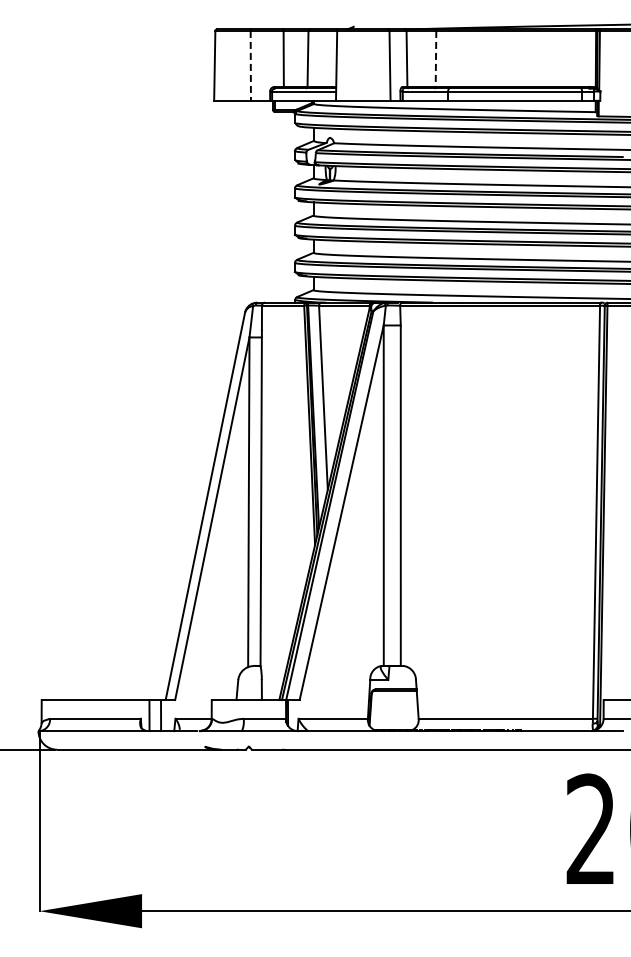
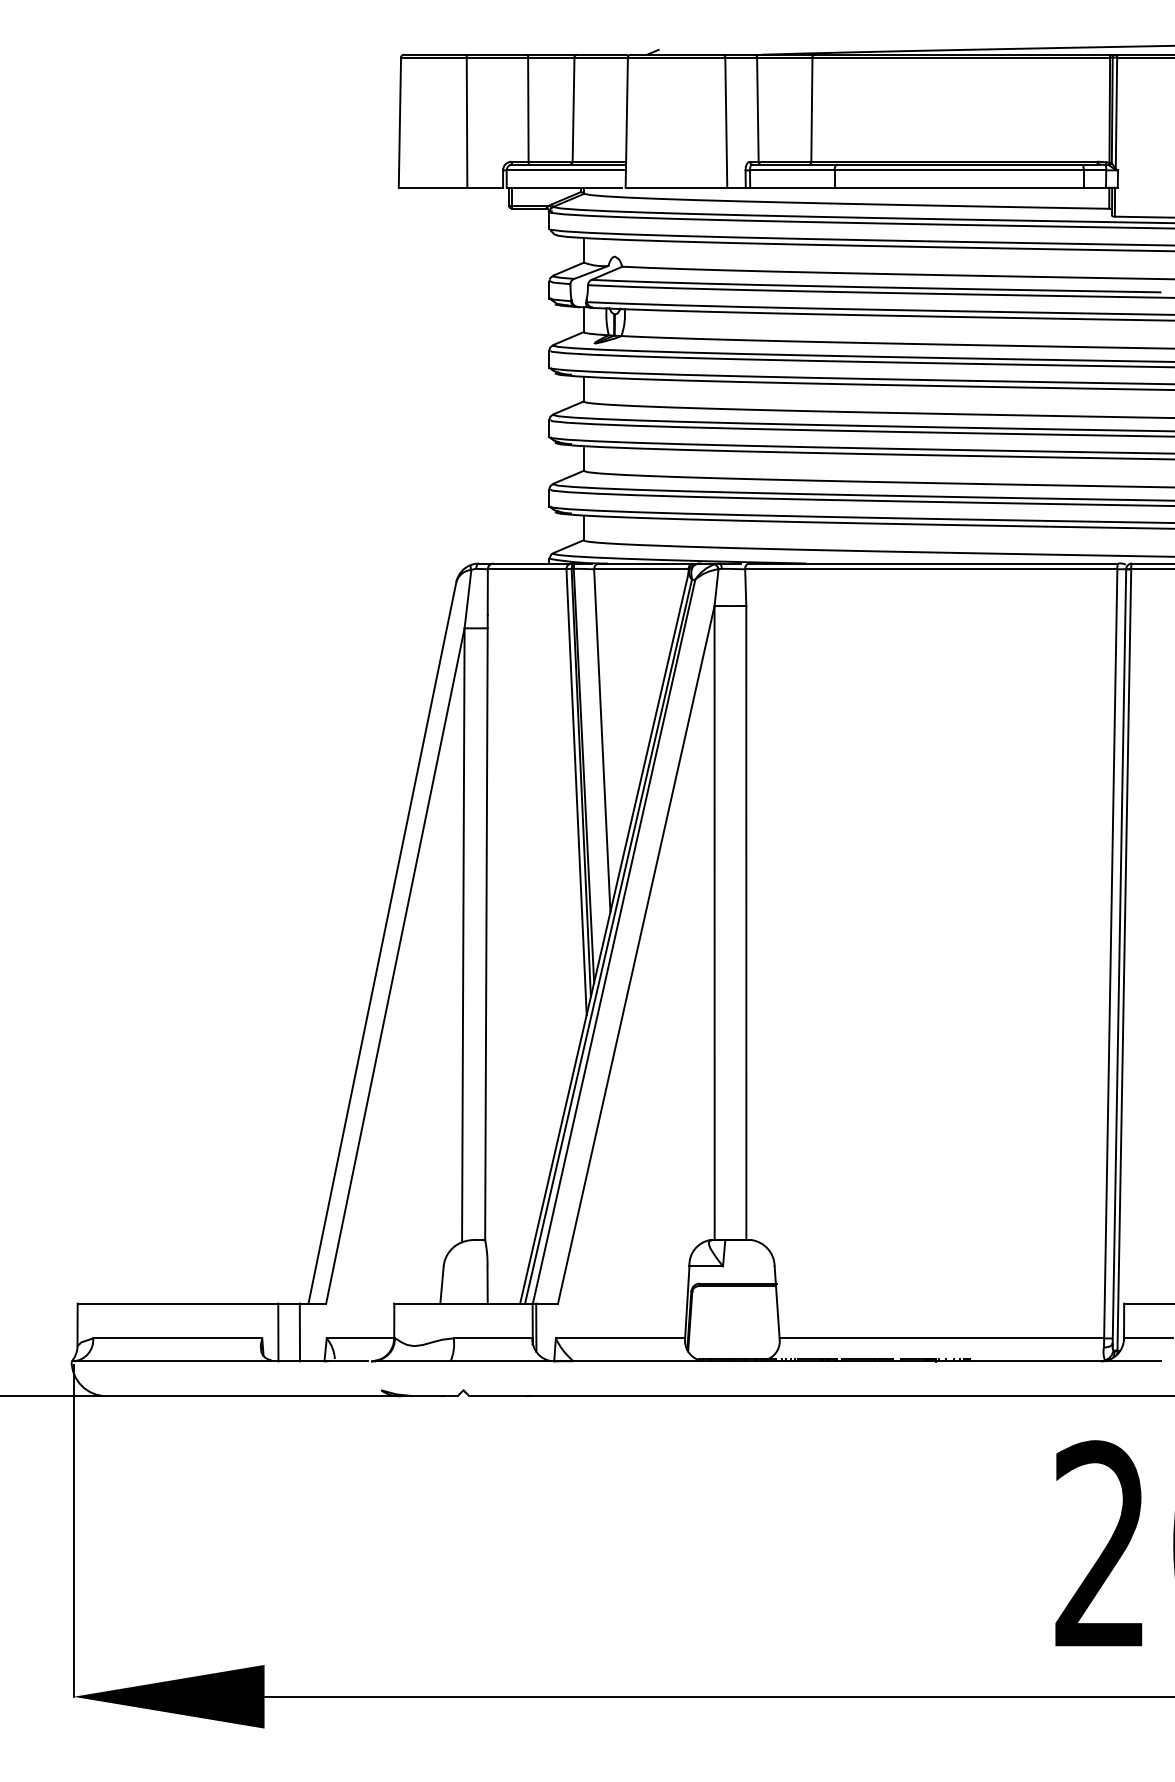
line: (436, 58) -> (812, 108), dashed -> solid
line: (250, 65) -> (466, 121), dashed -> solid

